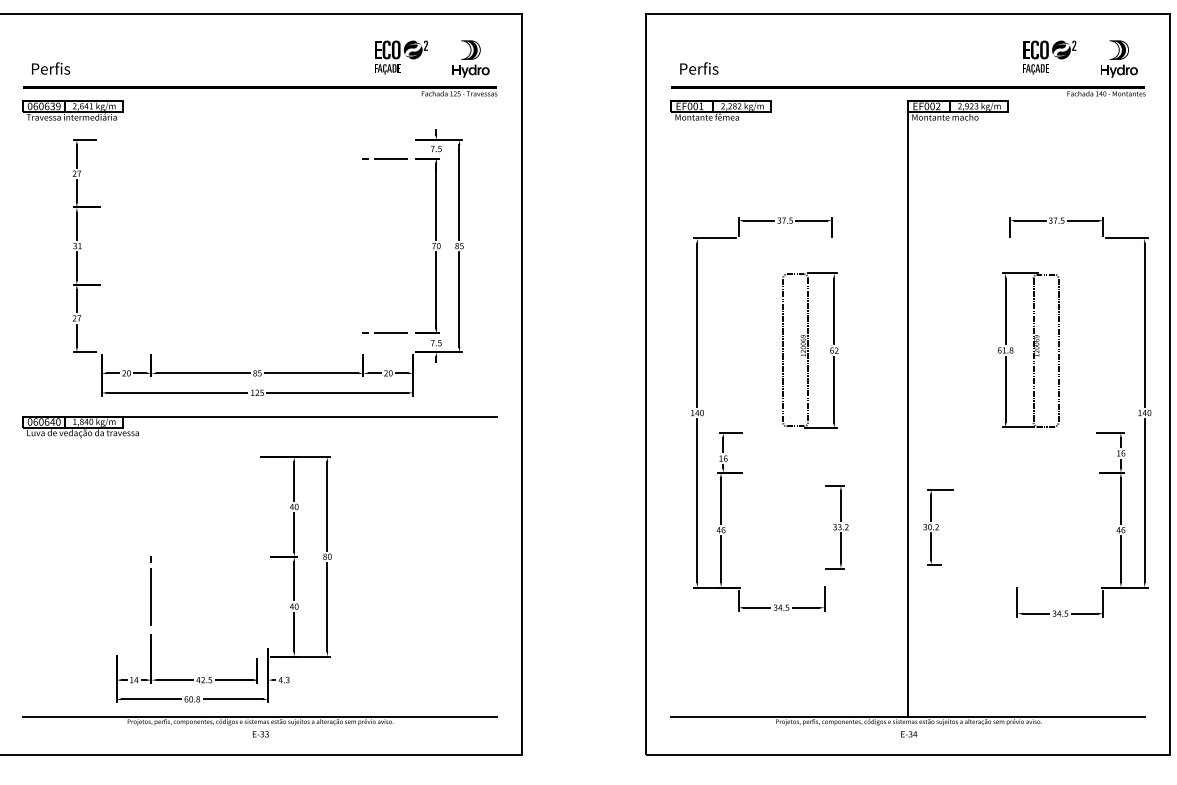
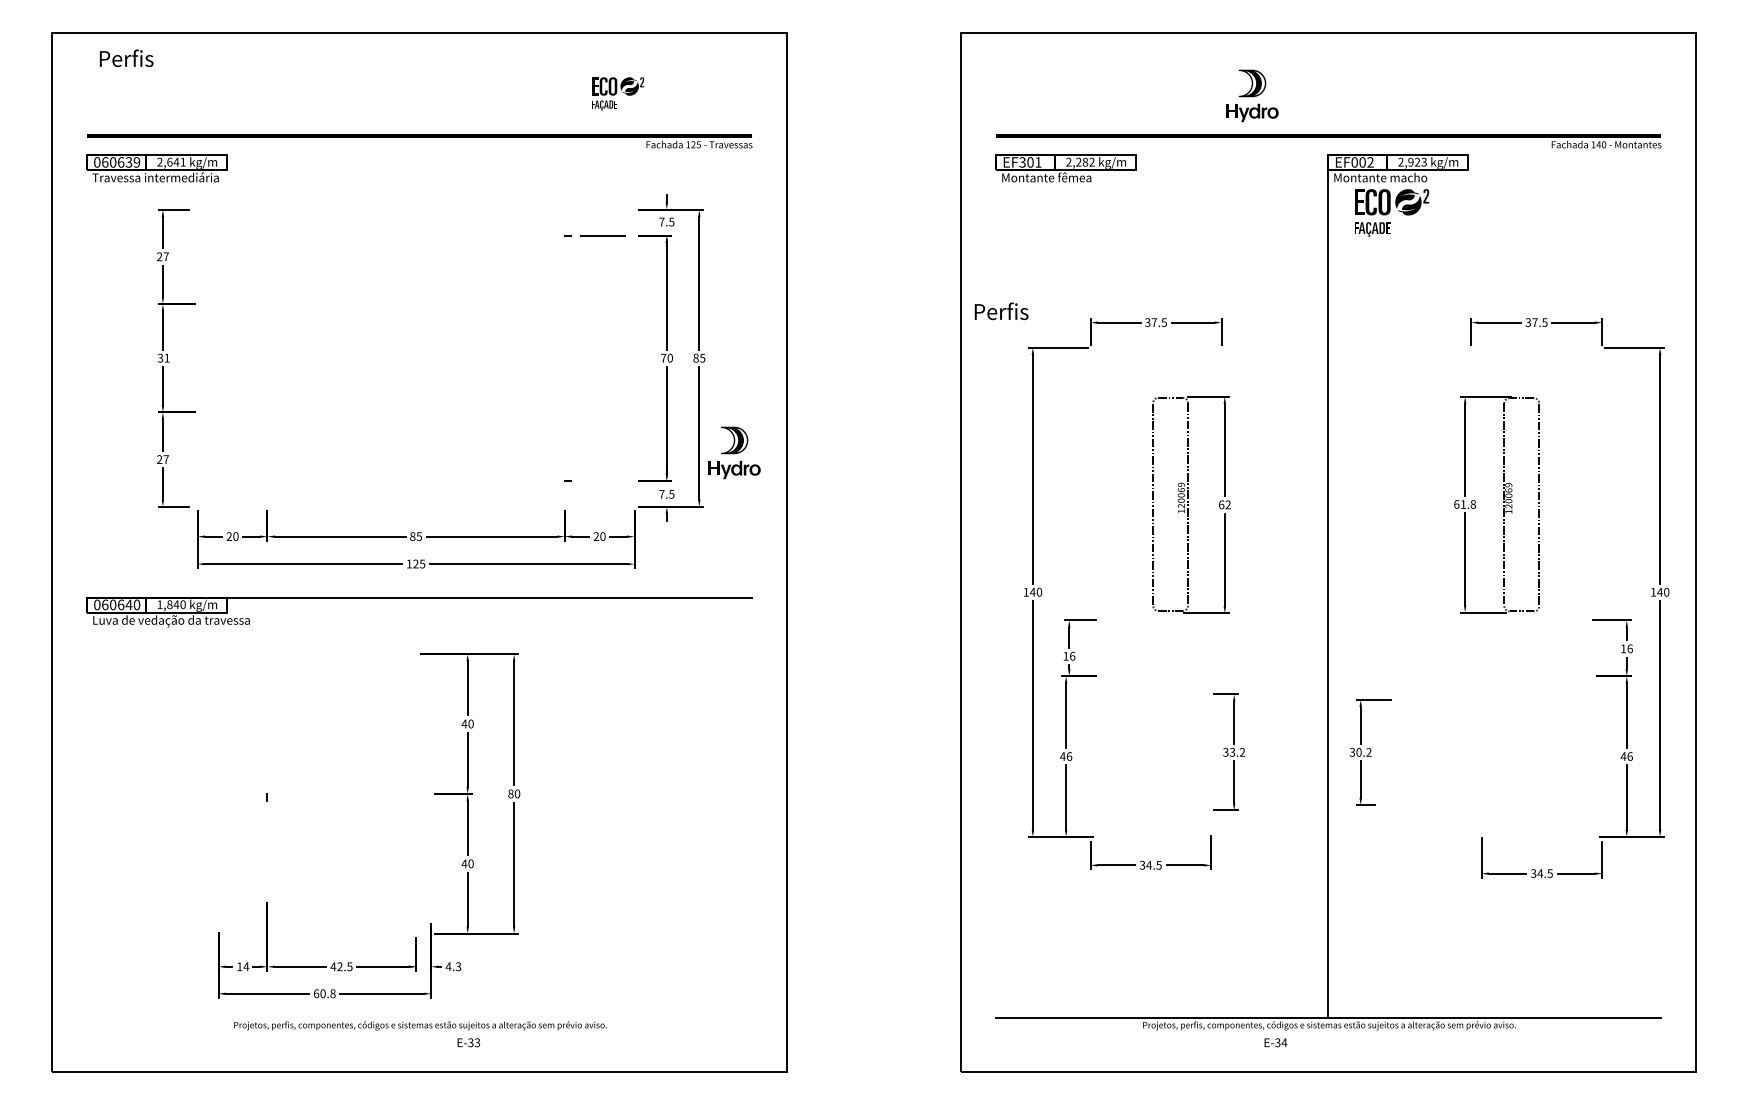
part: (401, 57) -> (618, 93), size x0.7
part: (1050, 57) -> (1392, 212), moved
part: (471, 58) -> (734, 452), moved
part: (1119, 58) -> (1252, 95), moved
text: (50, 68) -> (126, 58), moved
text: (699, 68) -> (1001, 311), moved
text: (689, 106) -> (1022, 162), EF001 -> EF301
line: (391, 333) -> (603, 480), removed
line: (151, 596) -> (267, 849), removed
line: (259, 716) -> (419, 1018), removed
text: (260, 734) -> (468, 1042), moved
text: (908, 734) -> (1275, 1042), moved

